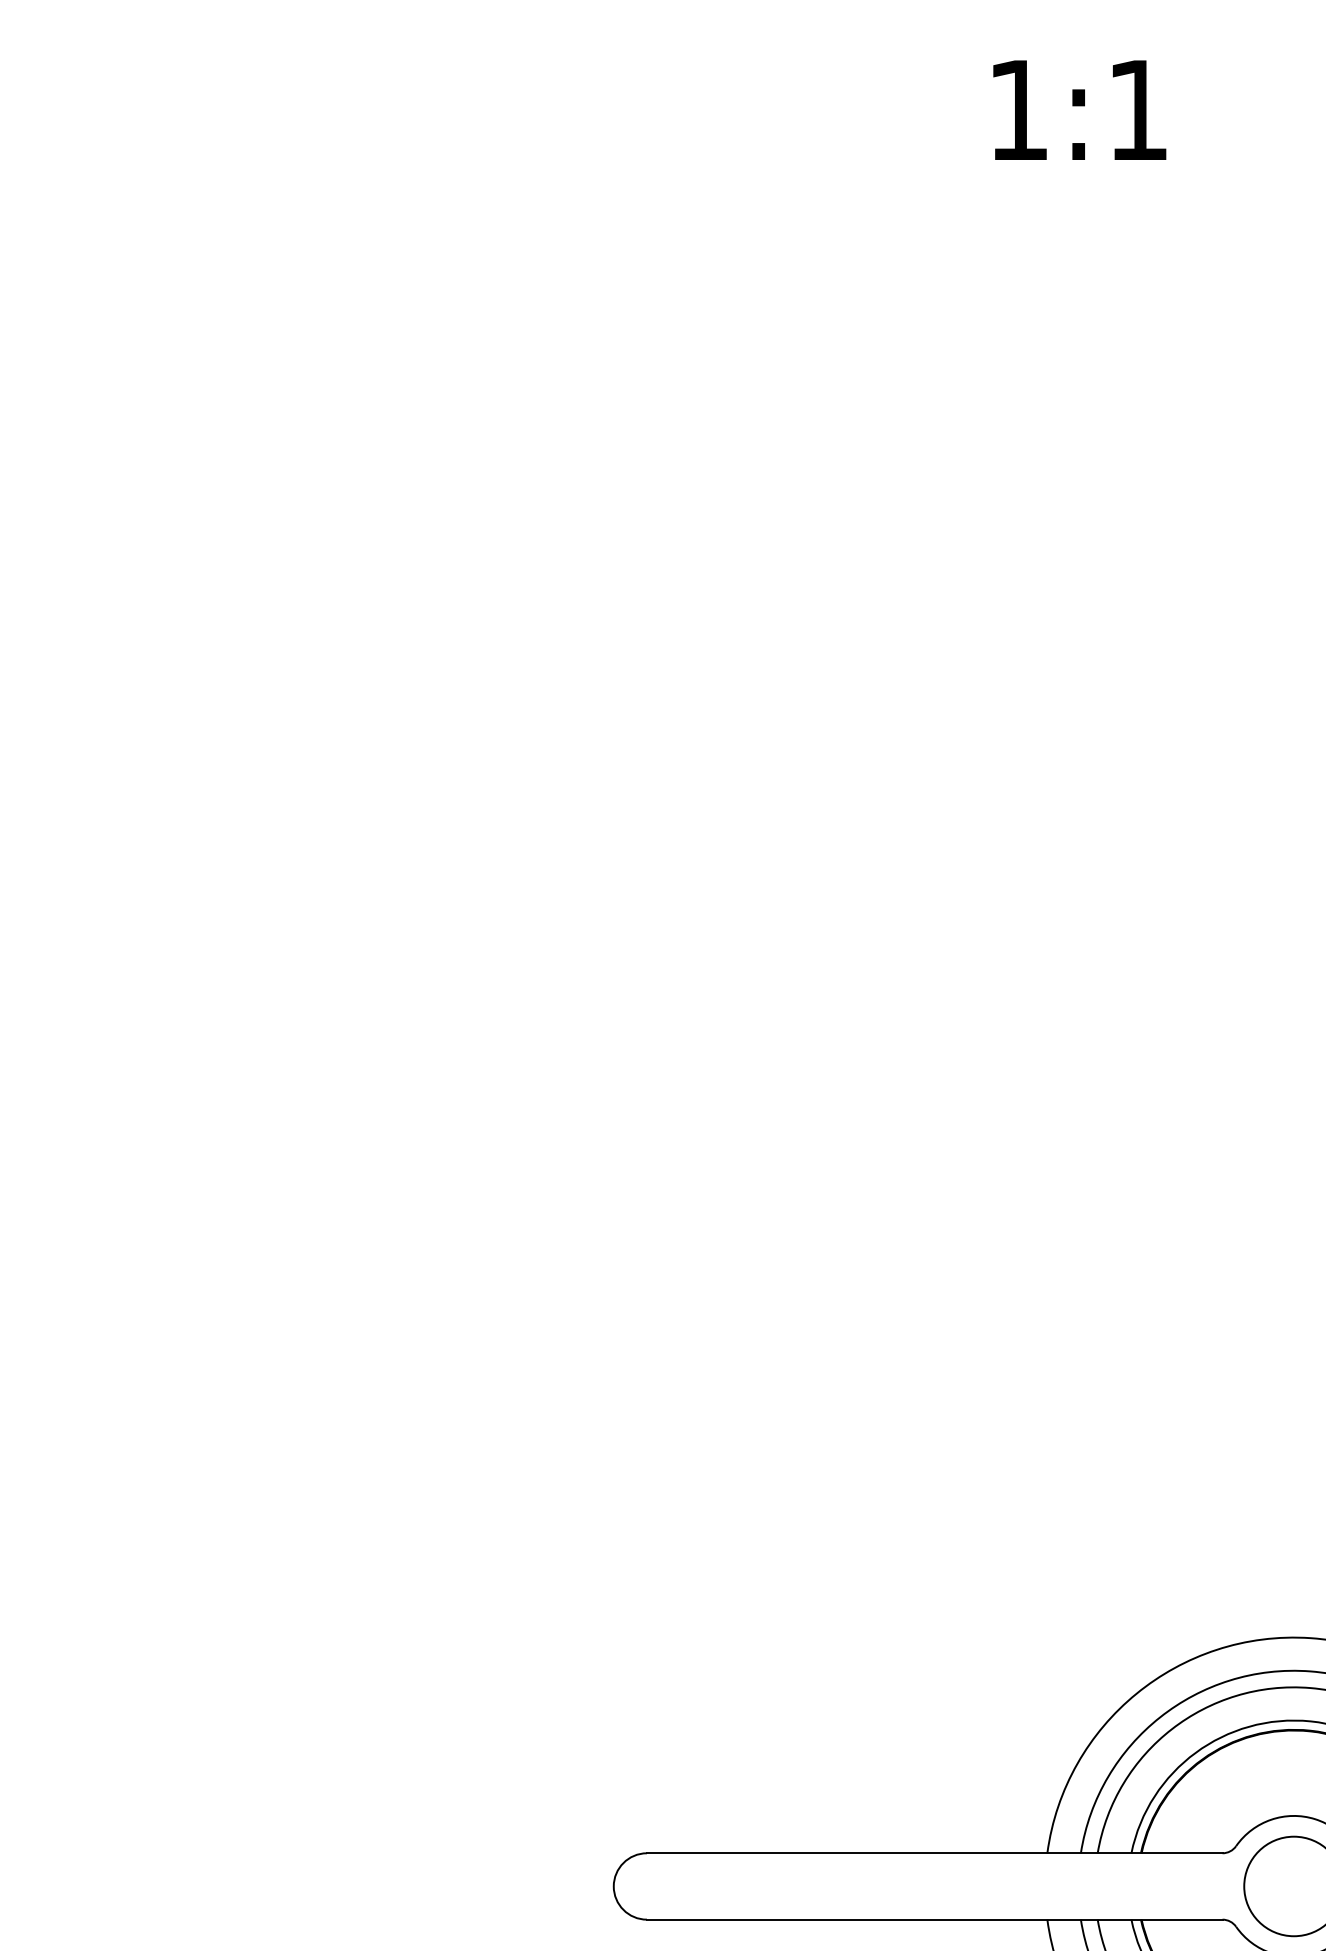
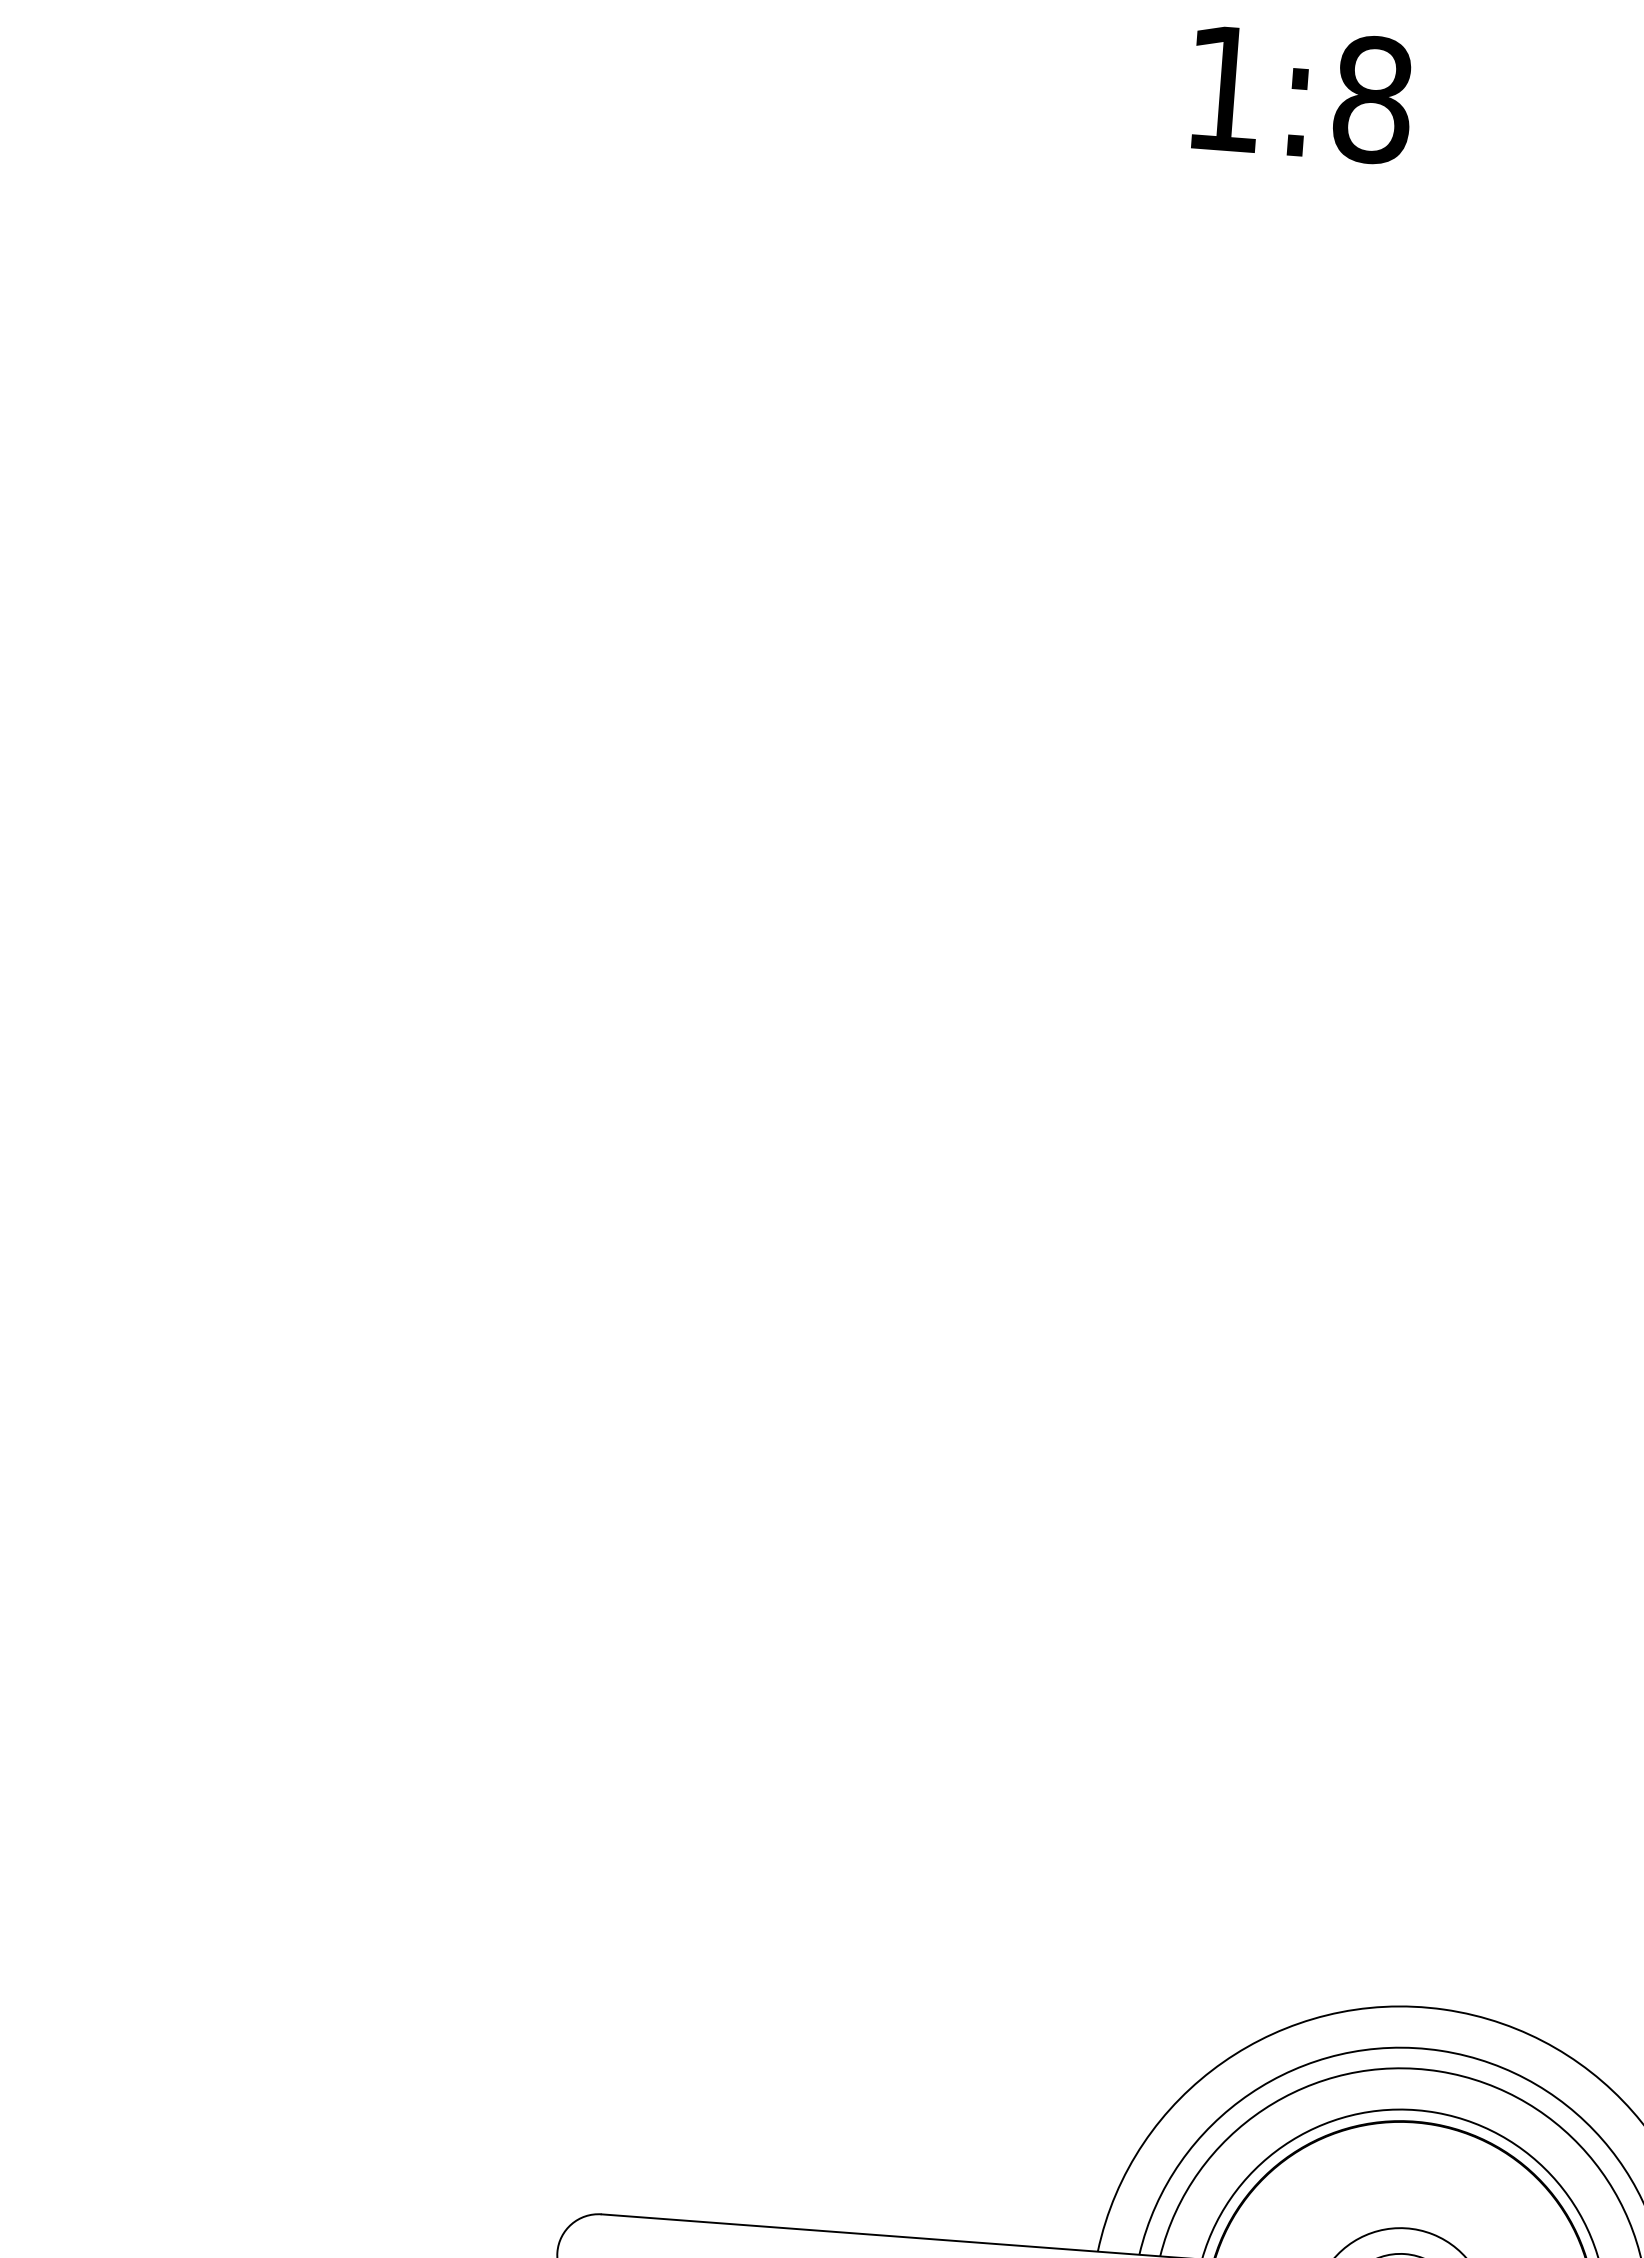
text: (1138, 109) -> (1373, 99), 1:1 -> 1:8

